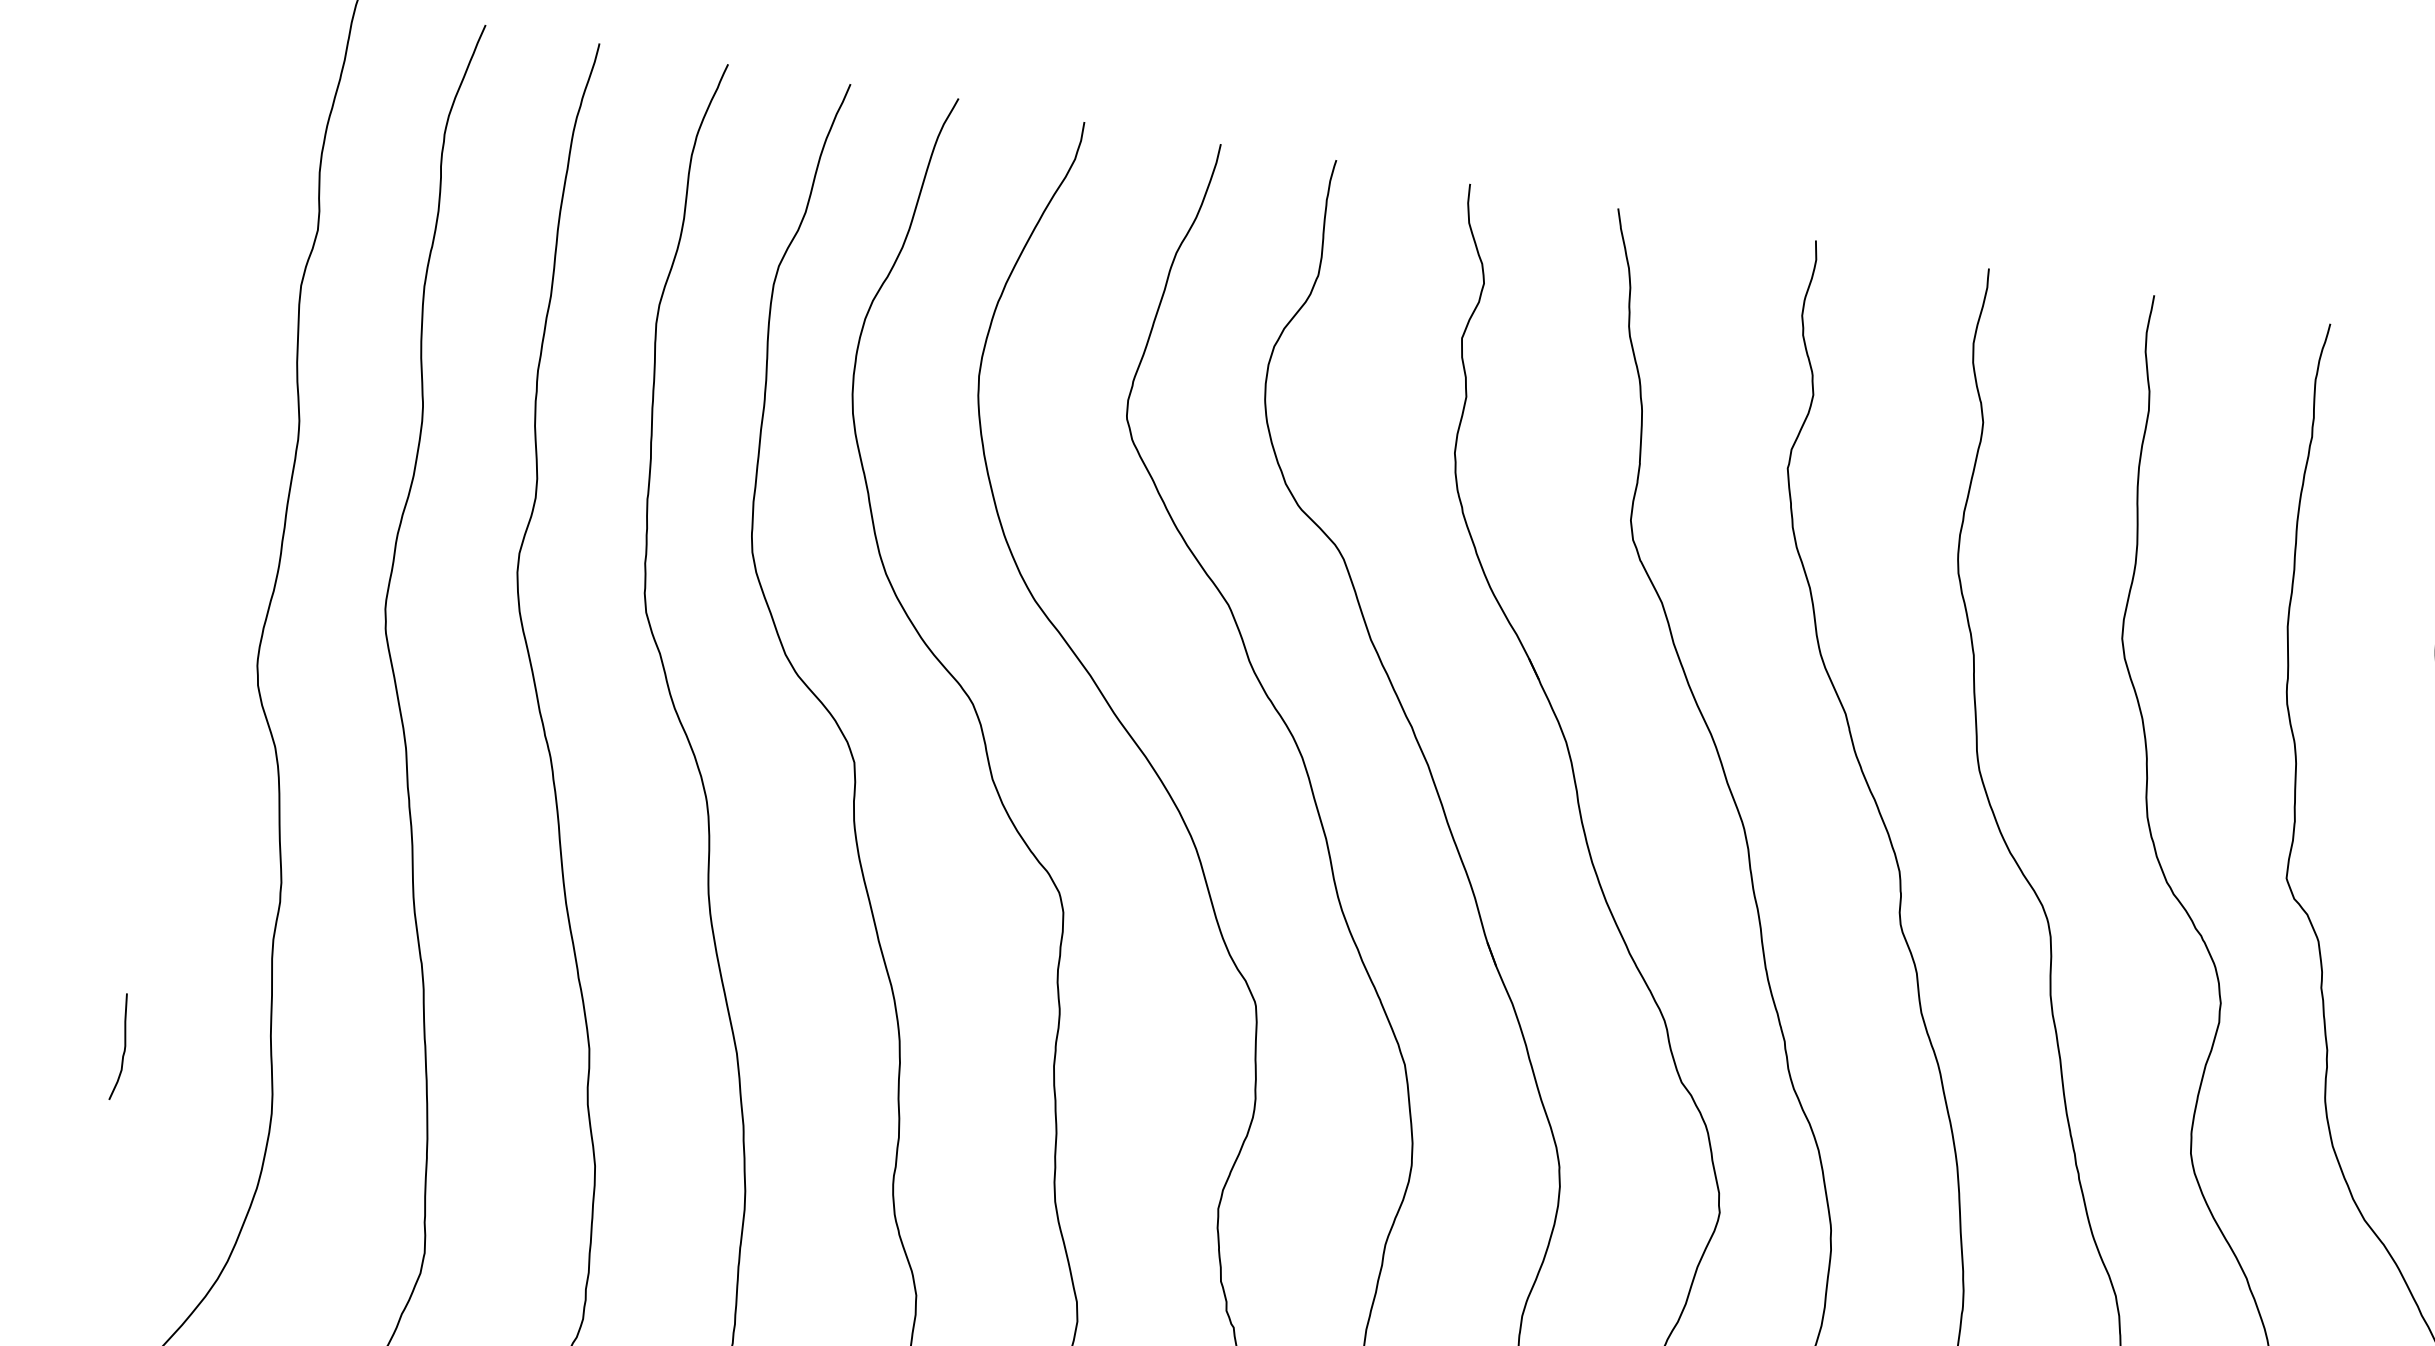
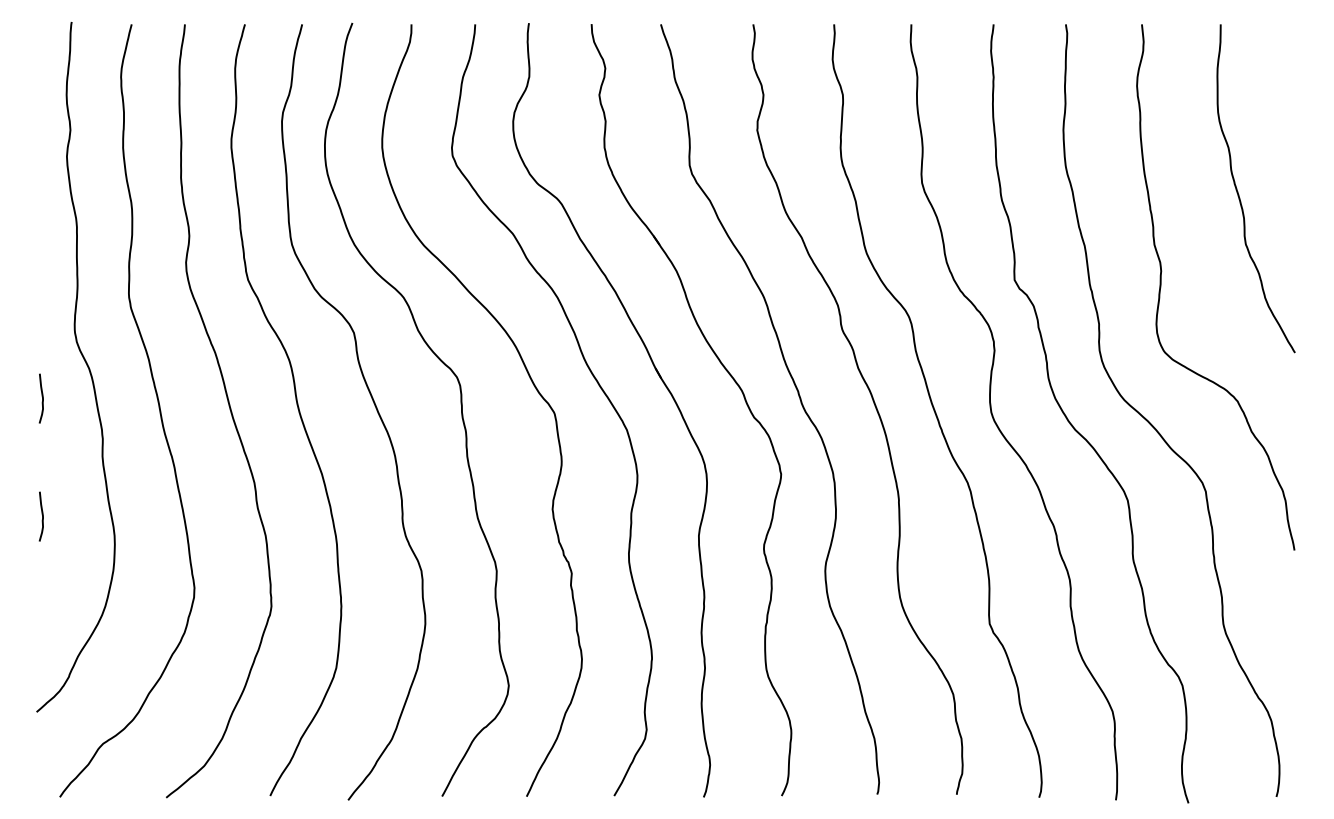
curve: (165, 794) -> (42, 398), added

